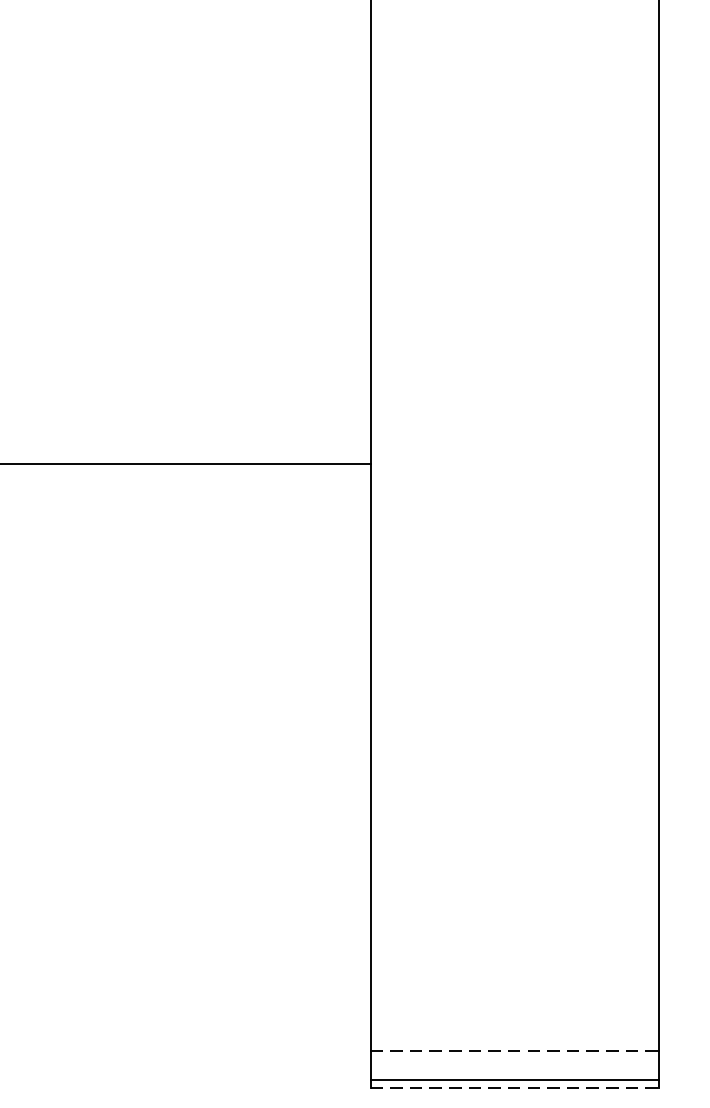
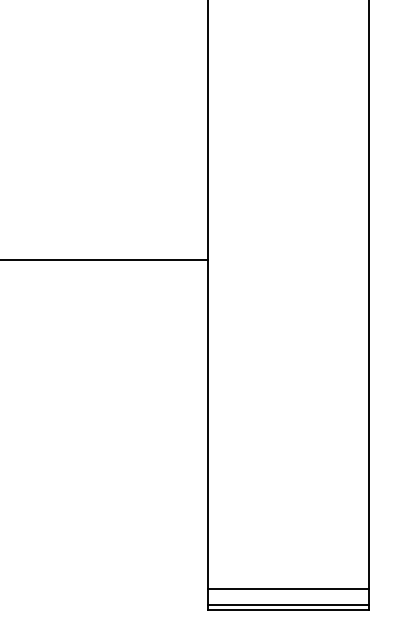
line: (514, 1050) -> (288, 588), dashed -> solid
line: (514, 1087) -> (288, 609), dashed -> solid

